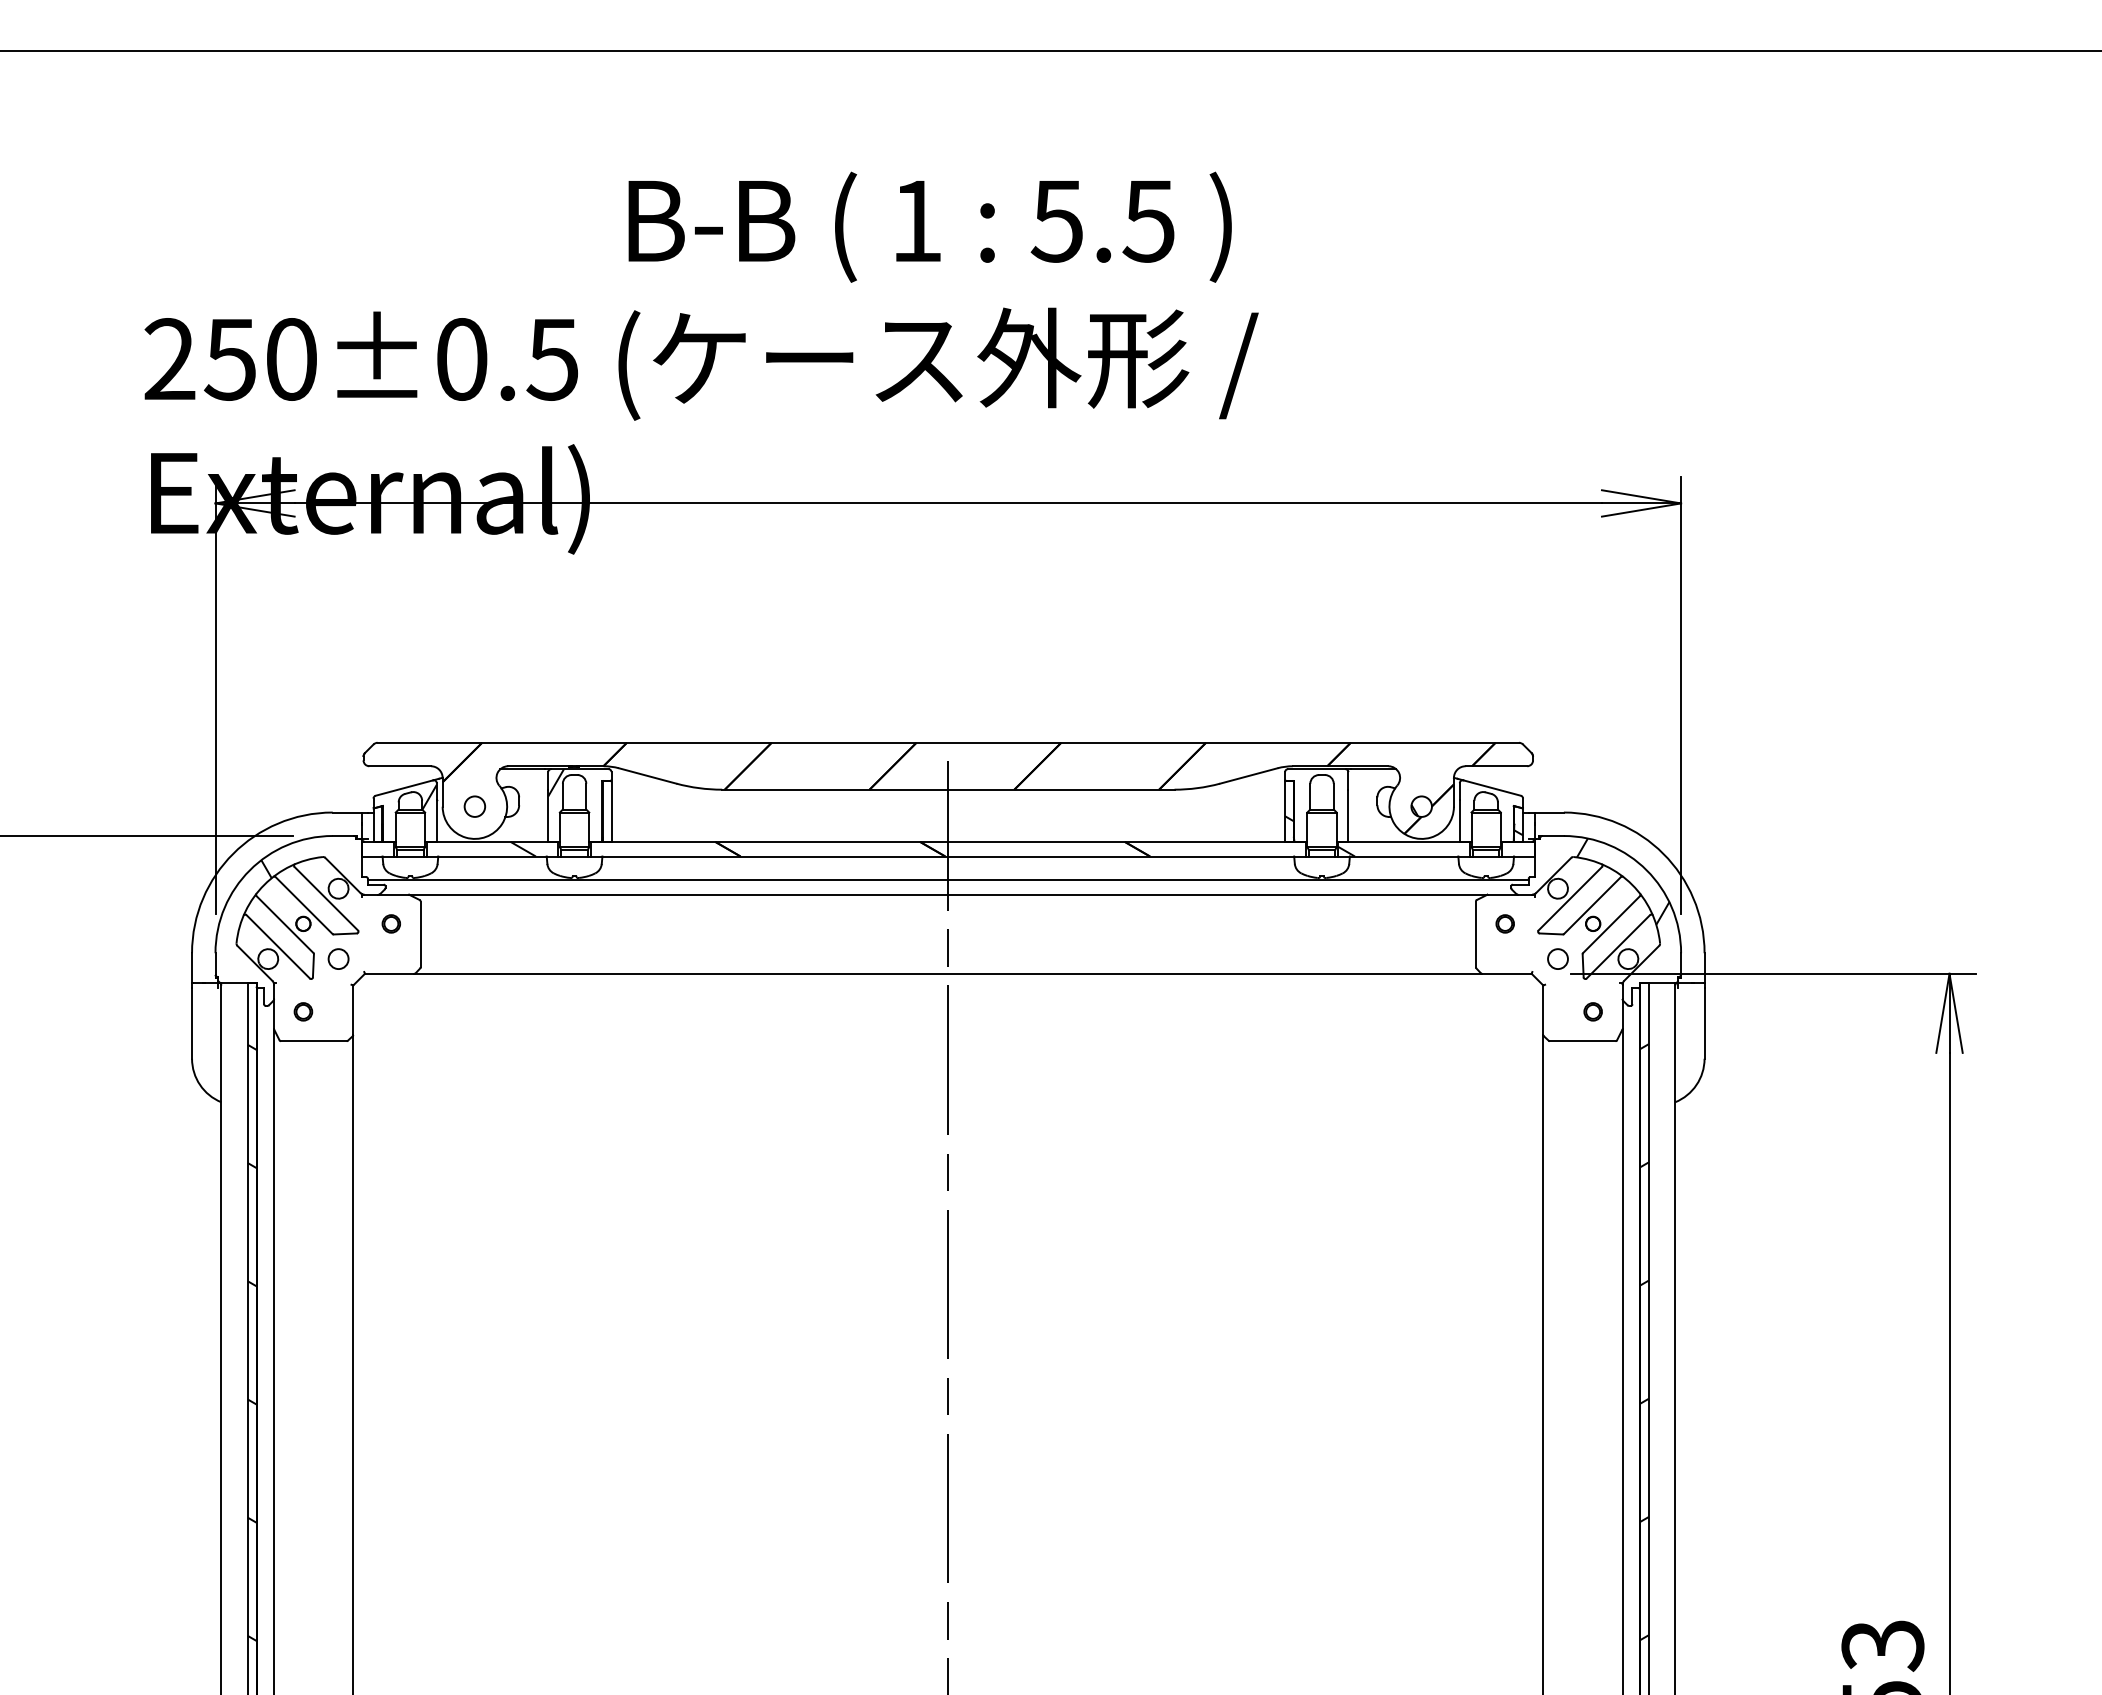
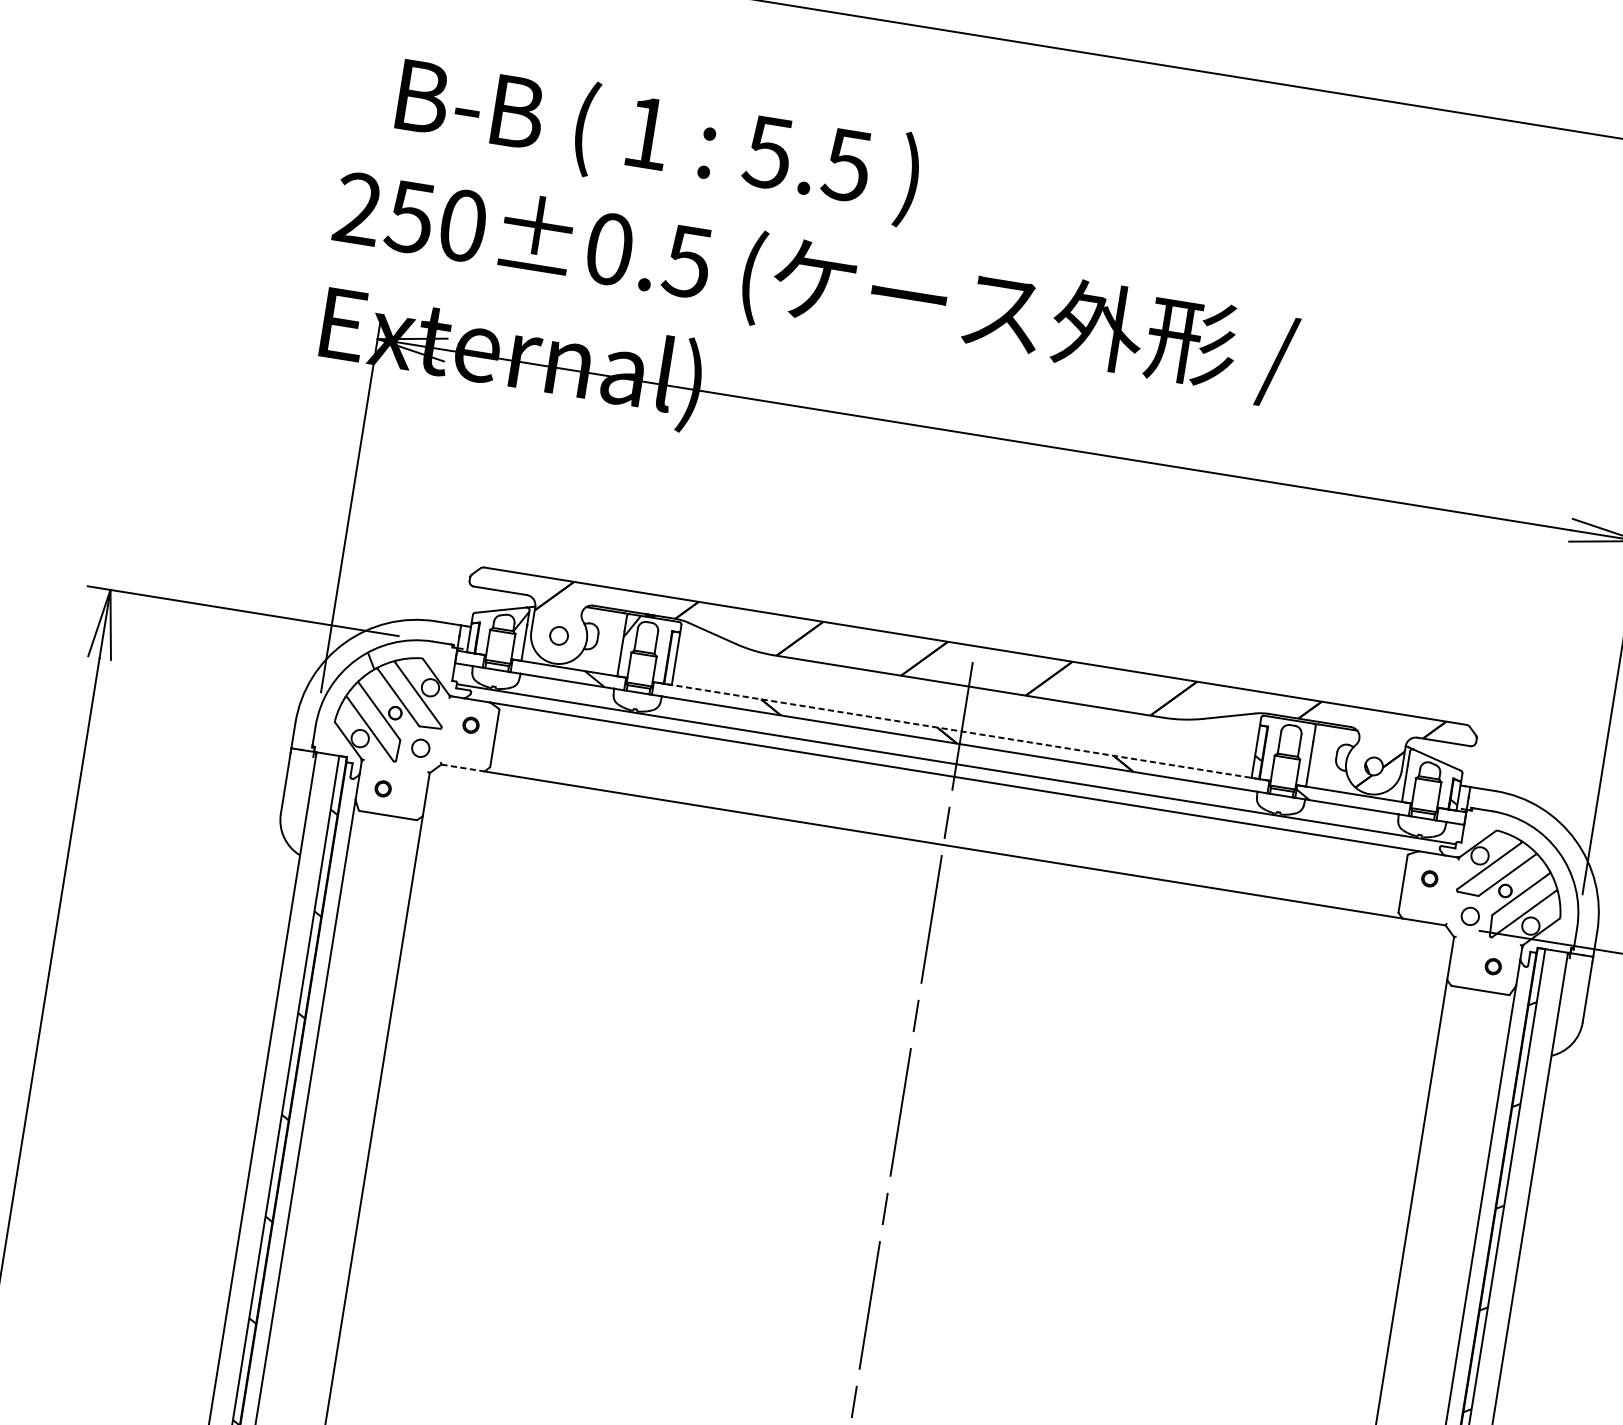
text: (929, 226) -> (657, 139), moved
line: (948, 841) -> (961, 731), solid -> dashed
hatch: (1623, 881) -> (1537, 858), removed
line: (389, 973) -> (462, 767), solid -> dashed

